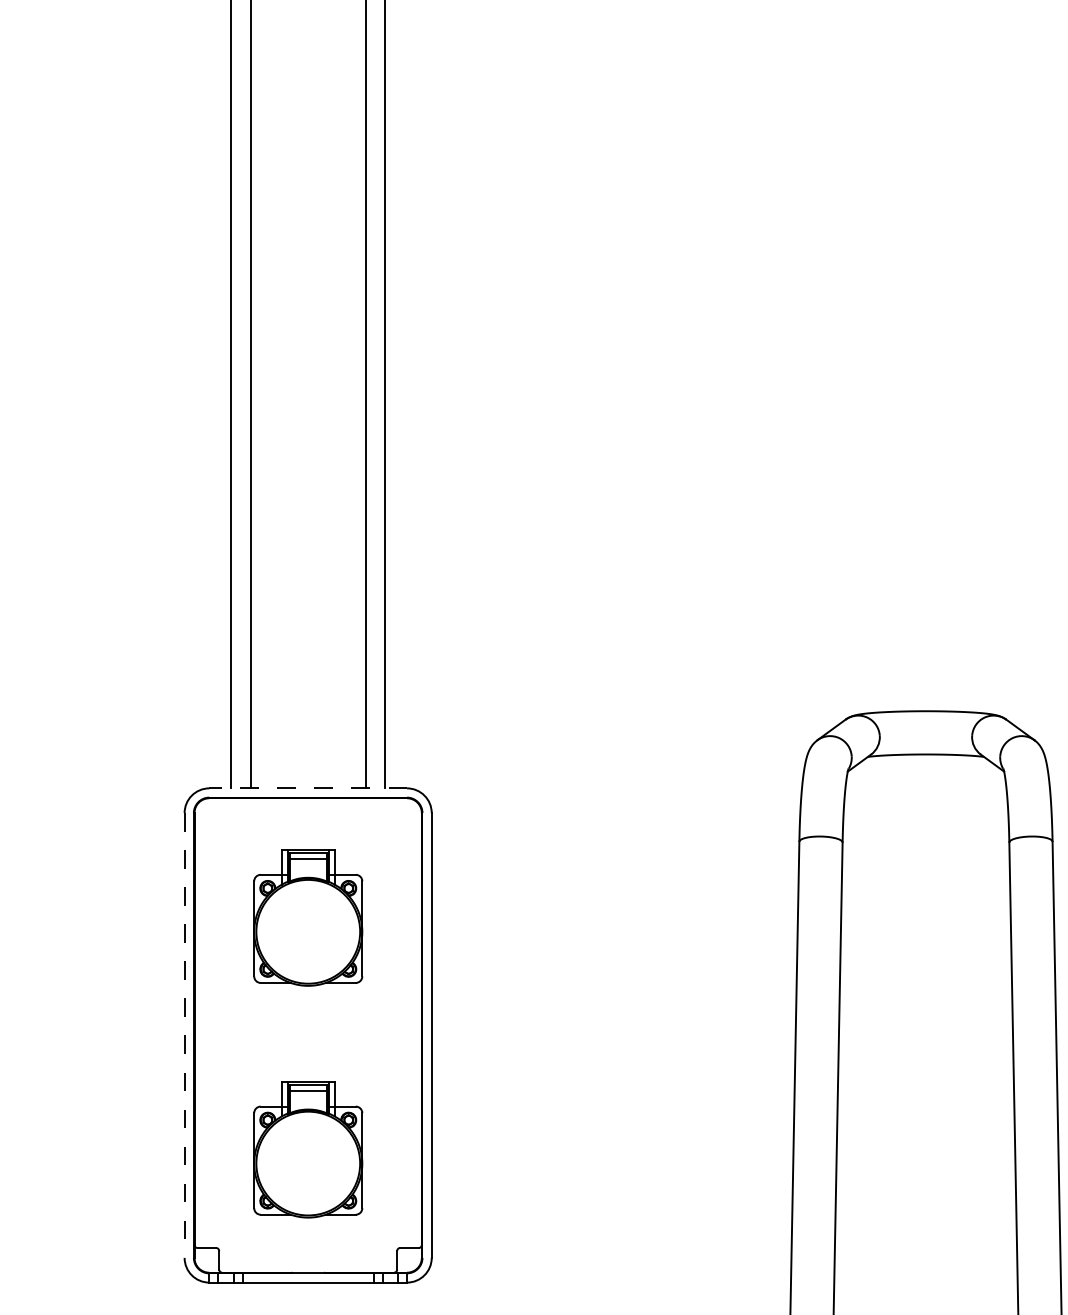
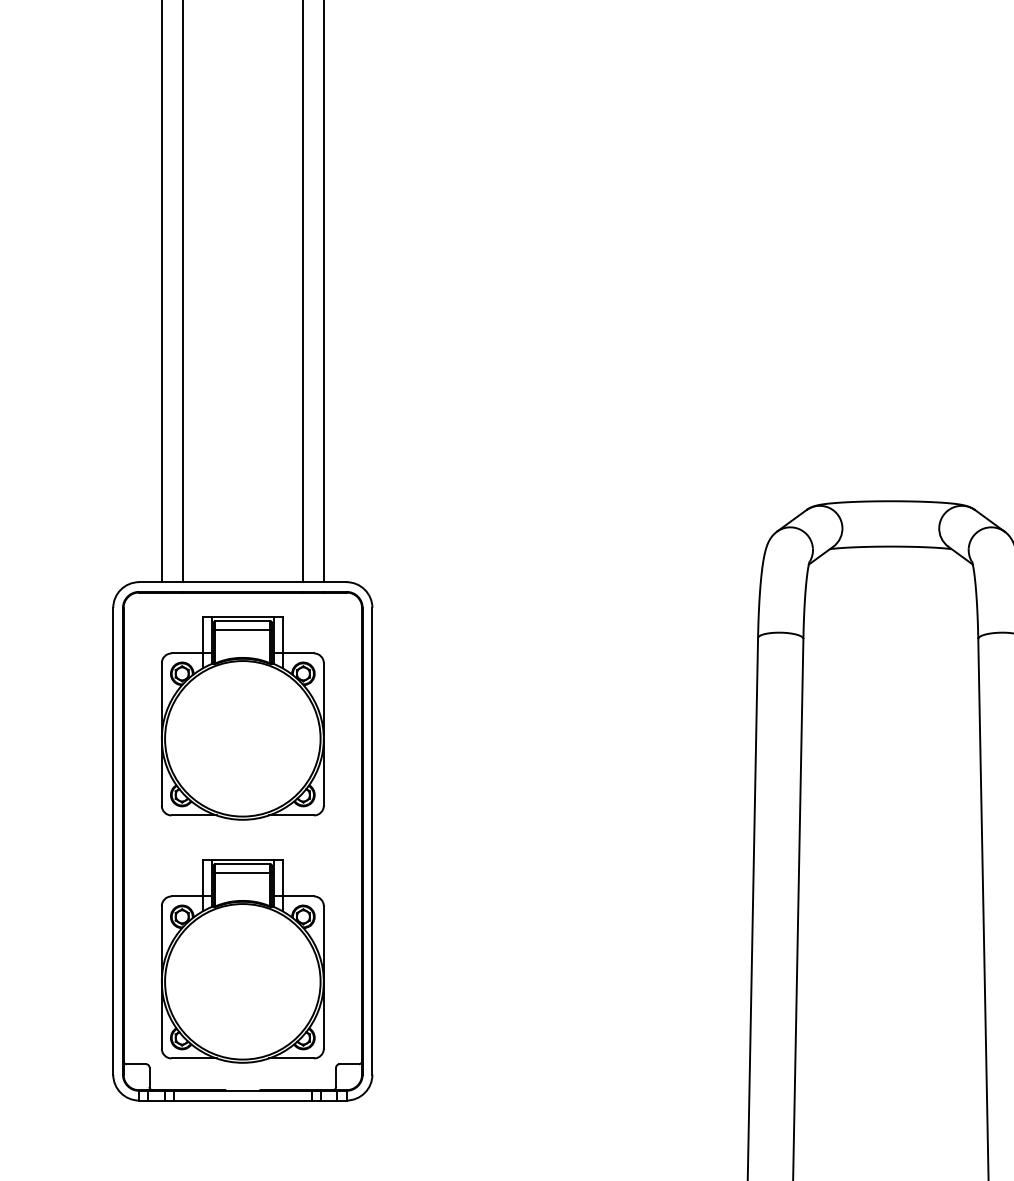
line: (308, 788) -> (243, 582), dashed -> solid
part: (308, 917) -> (243, 717), size x1.43
line: (184, 1035) -> (113, 841), dashed -> solid
part: (308, 1149) -> (243, 960), size x1.43

